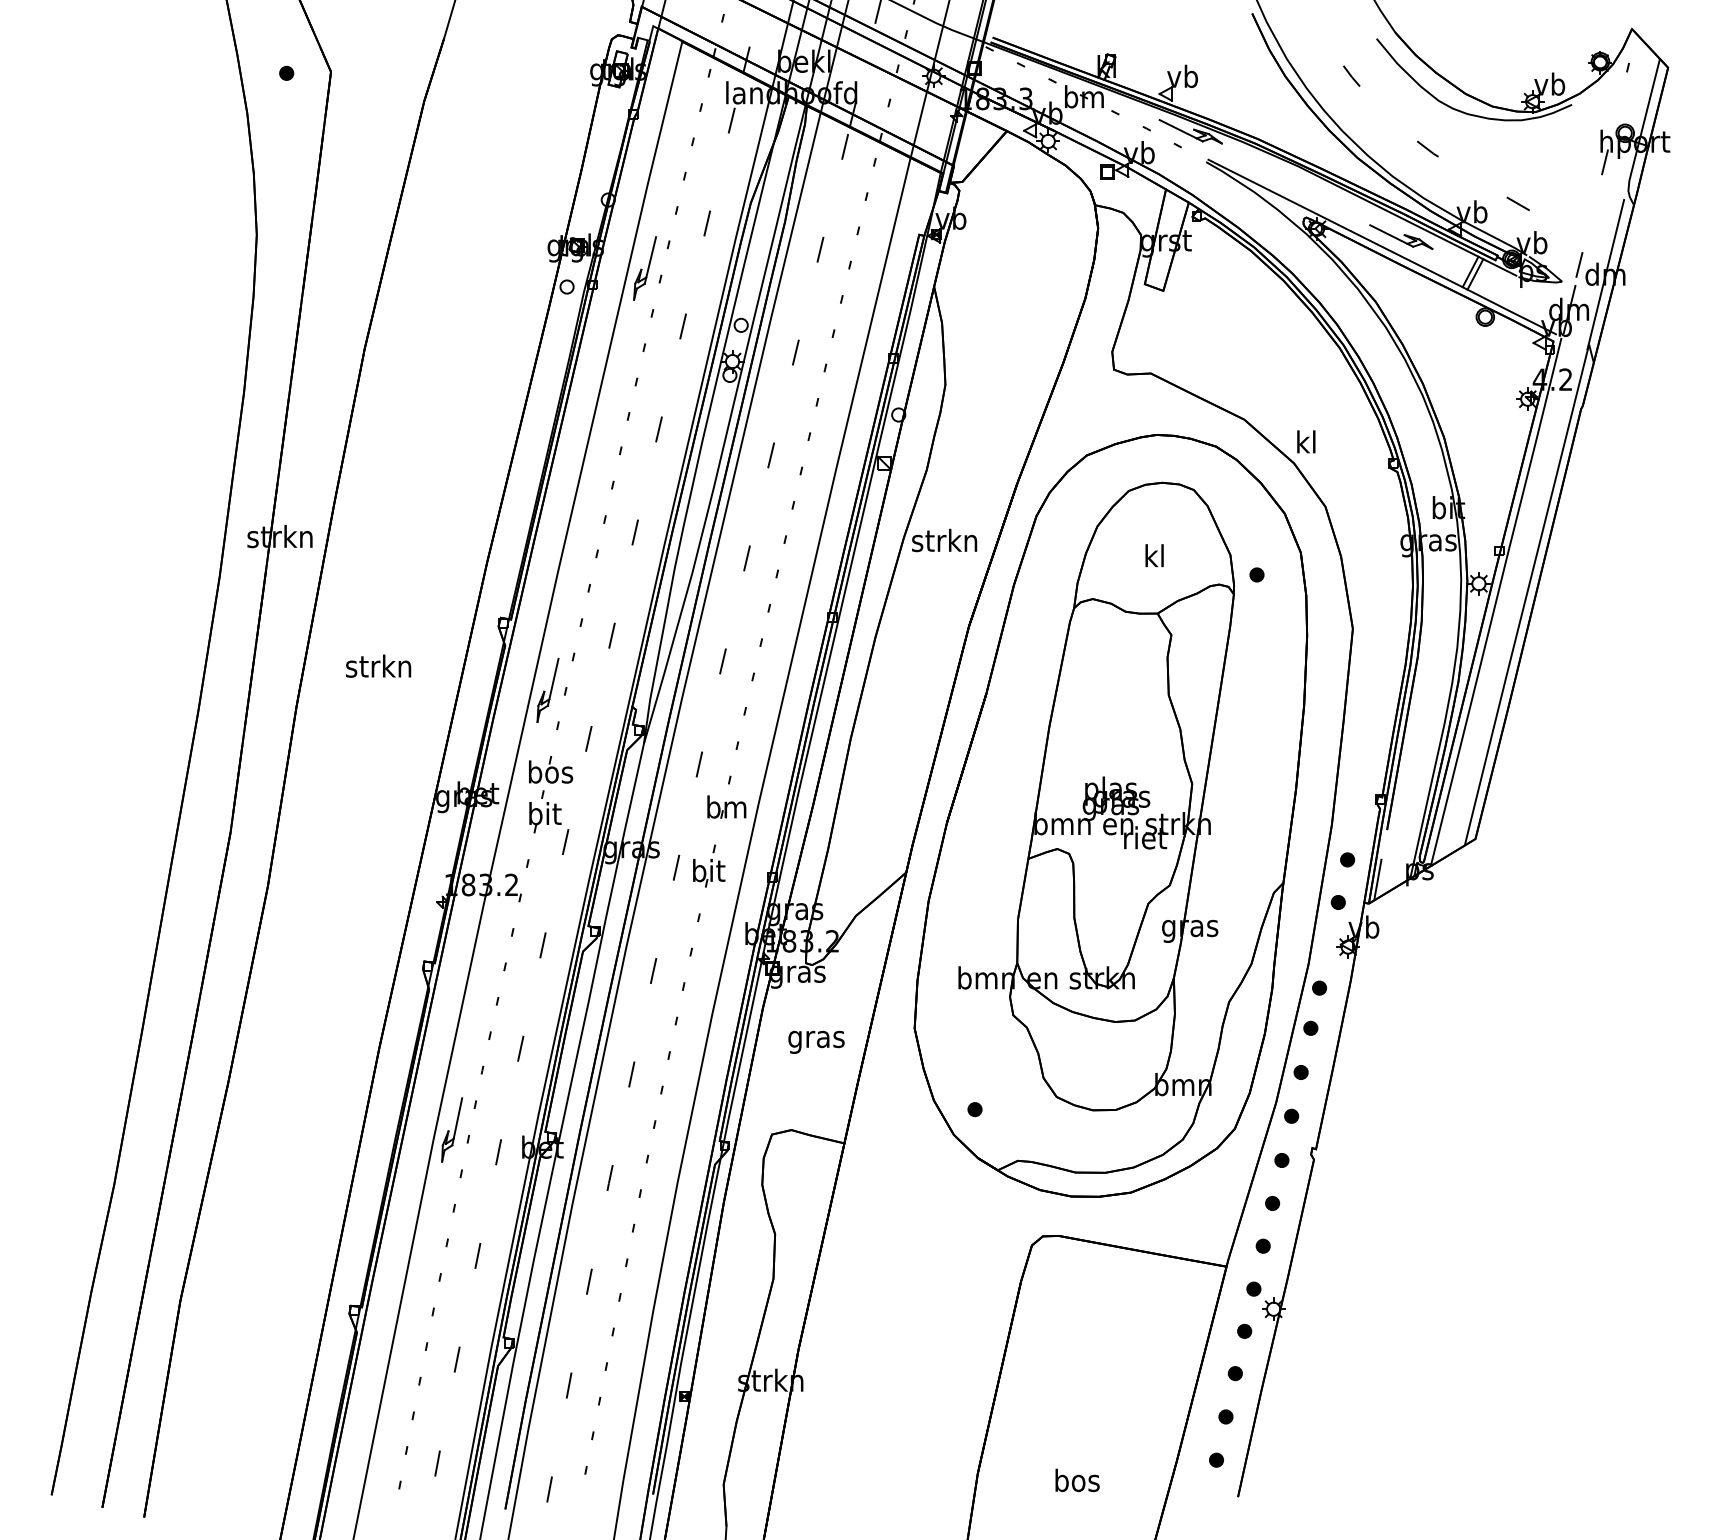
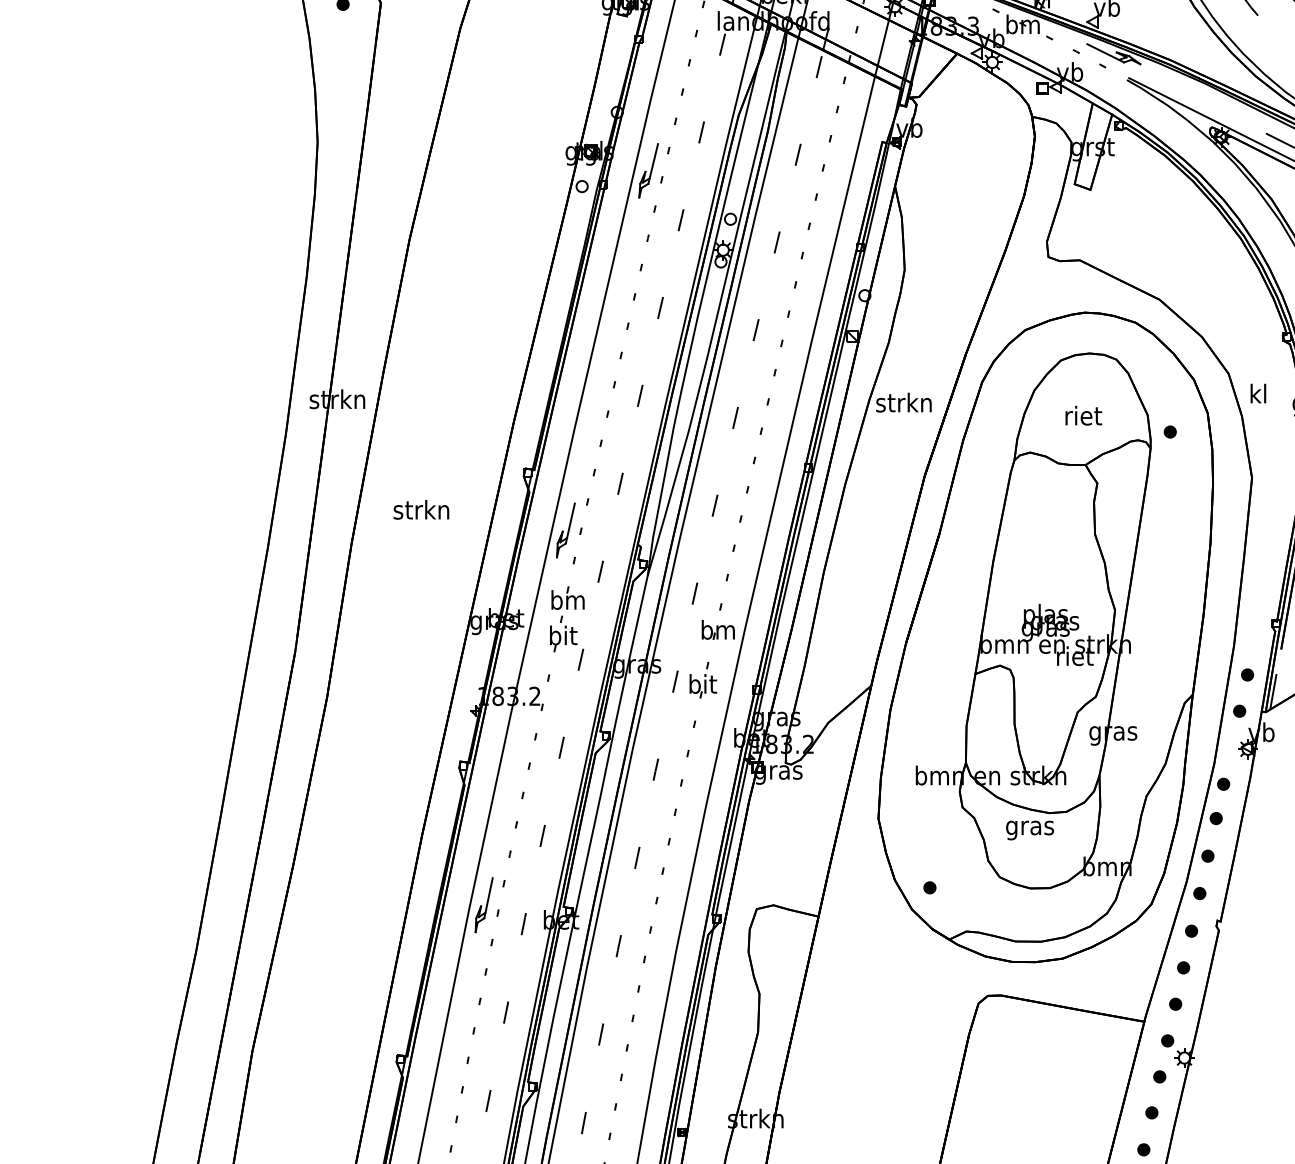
text: (1306, 441) -> (1258, 393), moved
text: (1155, 555) -> (1083, 415), kl -> riet
text: (551, 771) -> (568, 599), bos -> bm
text: (816, 1041) -> (1030, 829), moved

